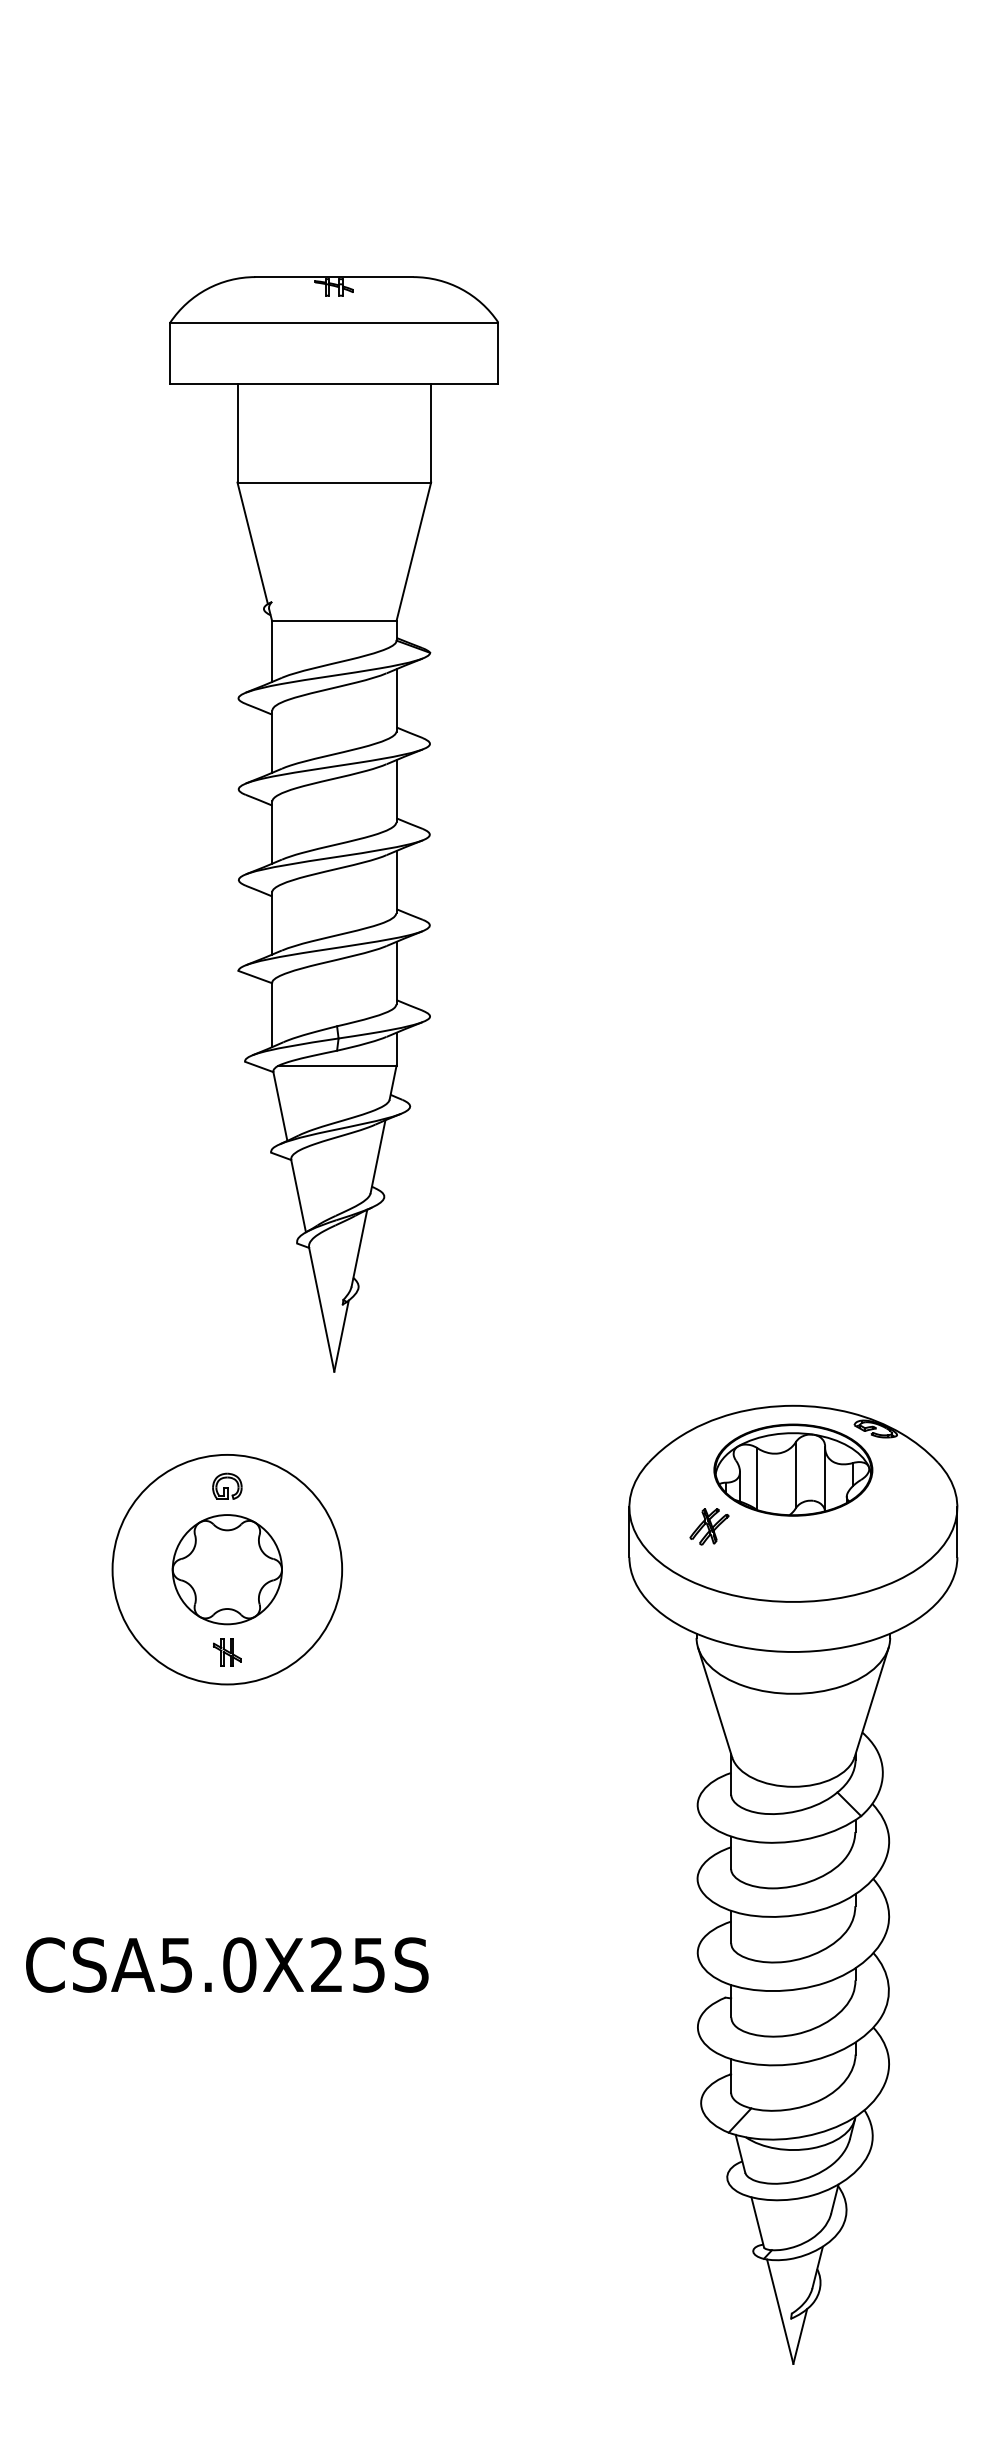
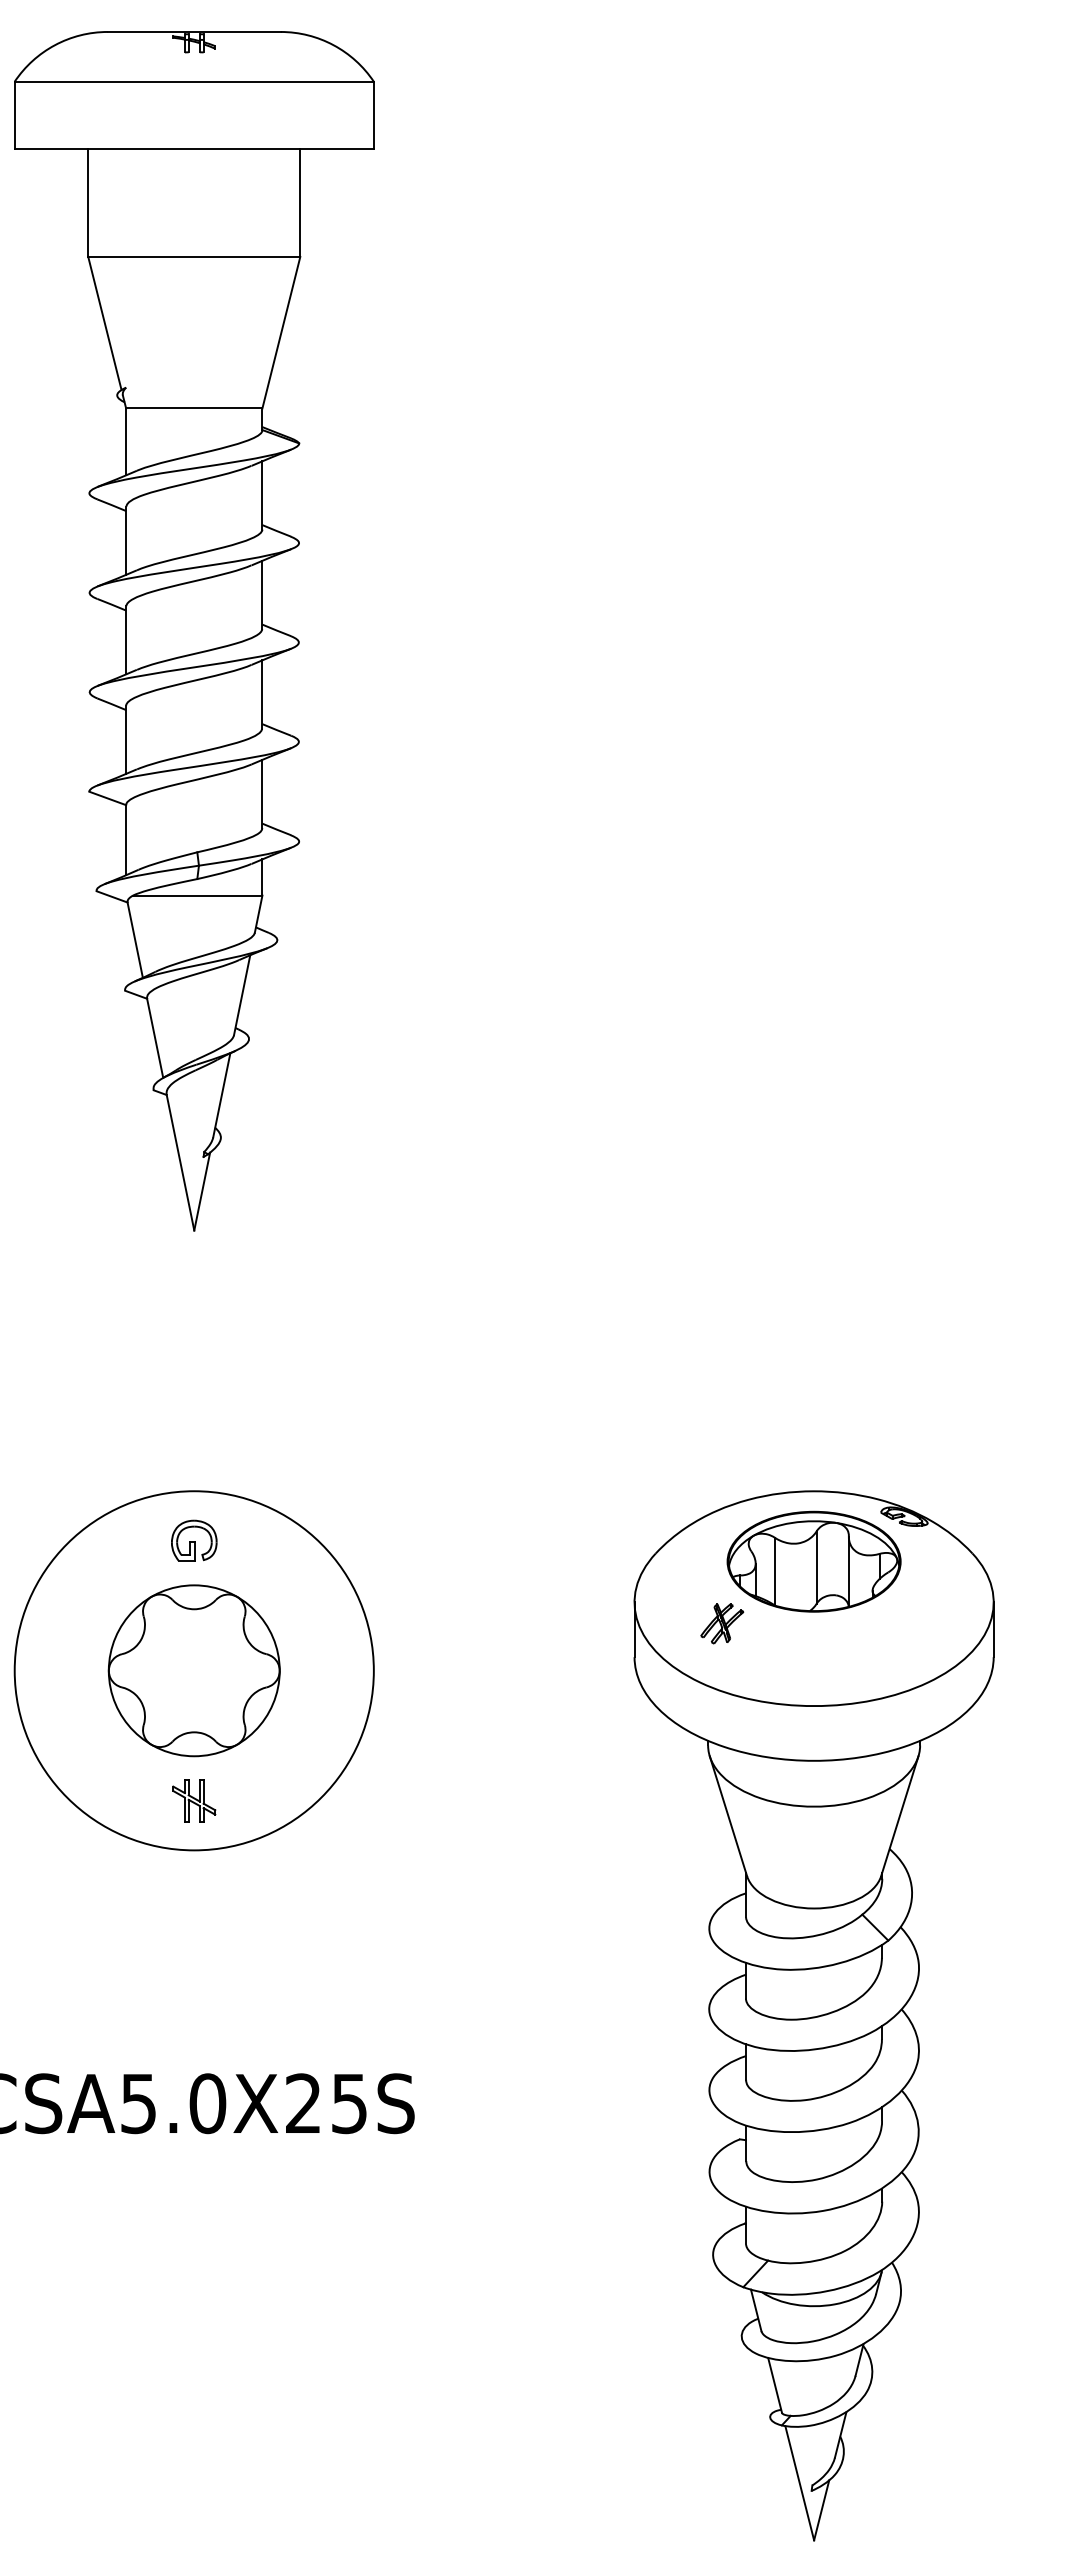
part: (333, 824) -> (193, 631), moved
part: (227, 1569) -> (194, 1670), size x1.43

